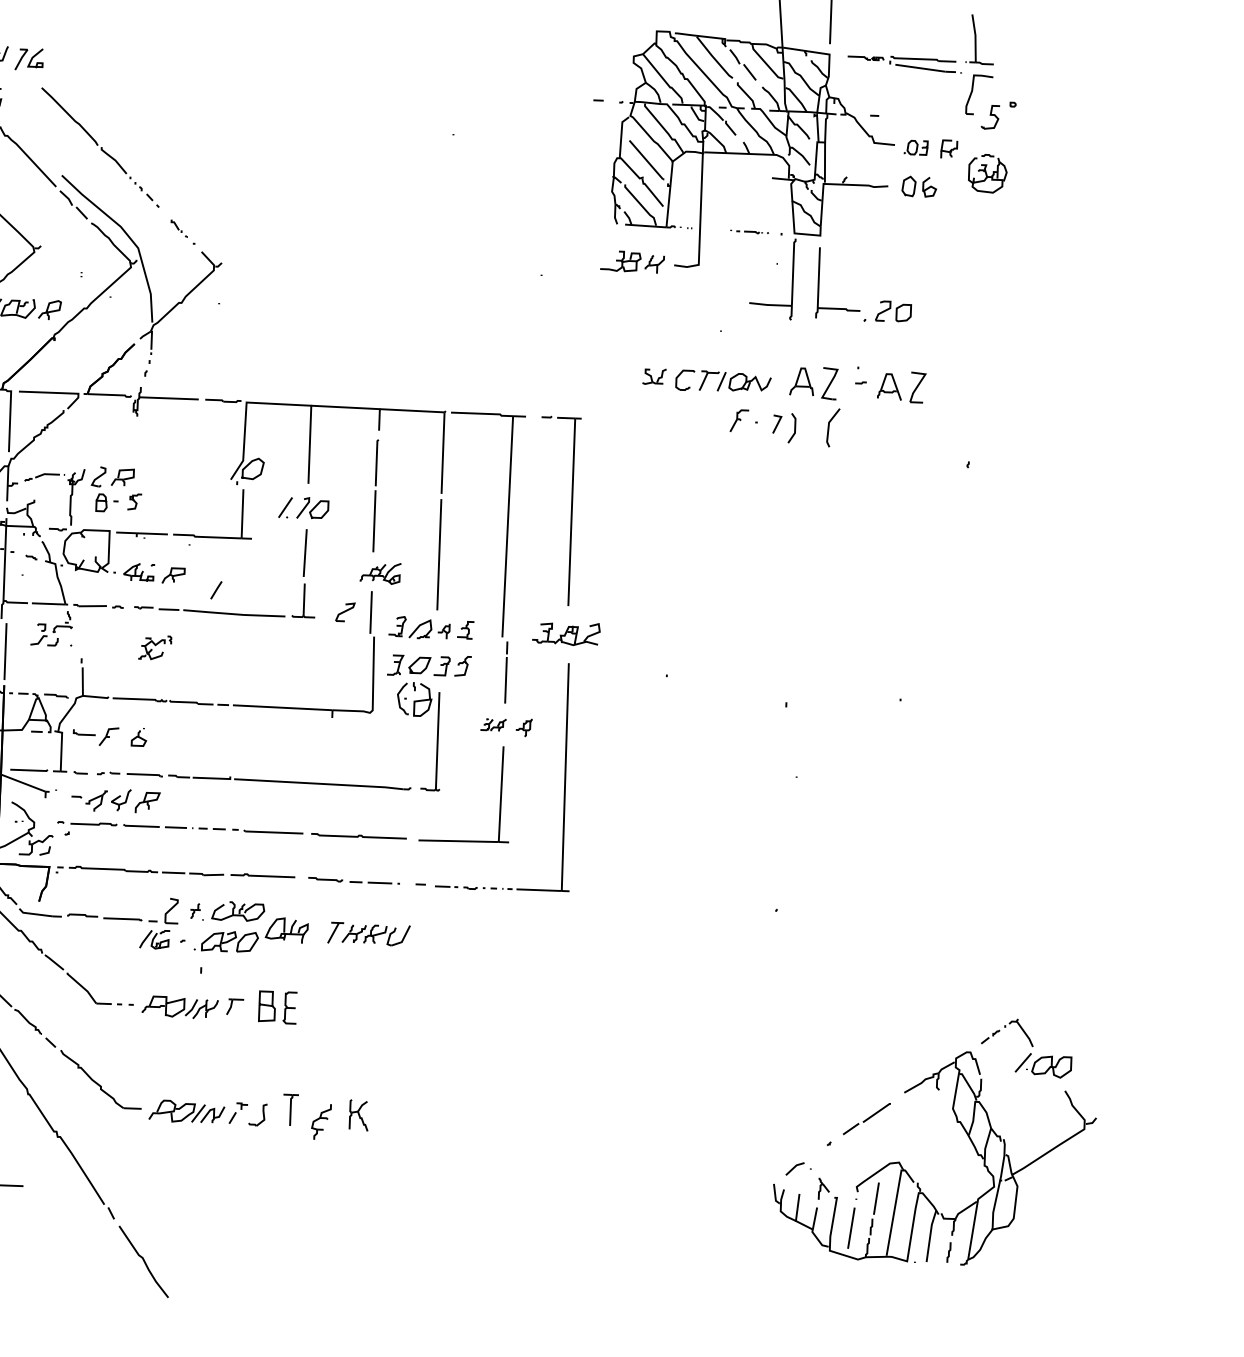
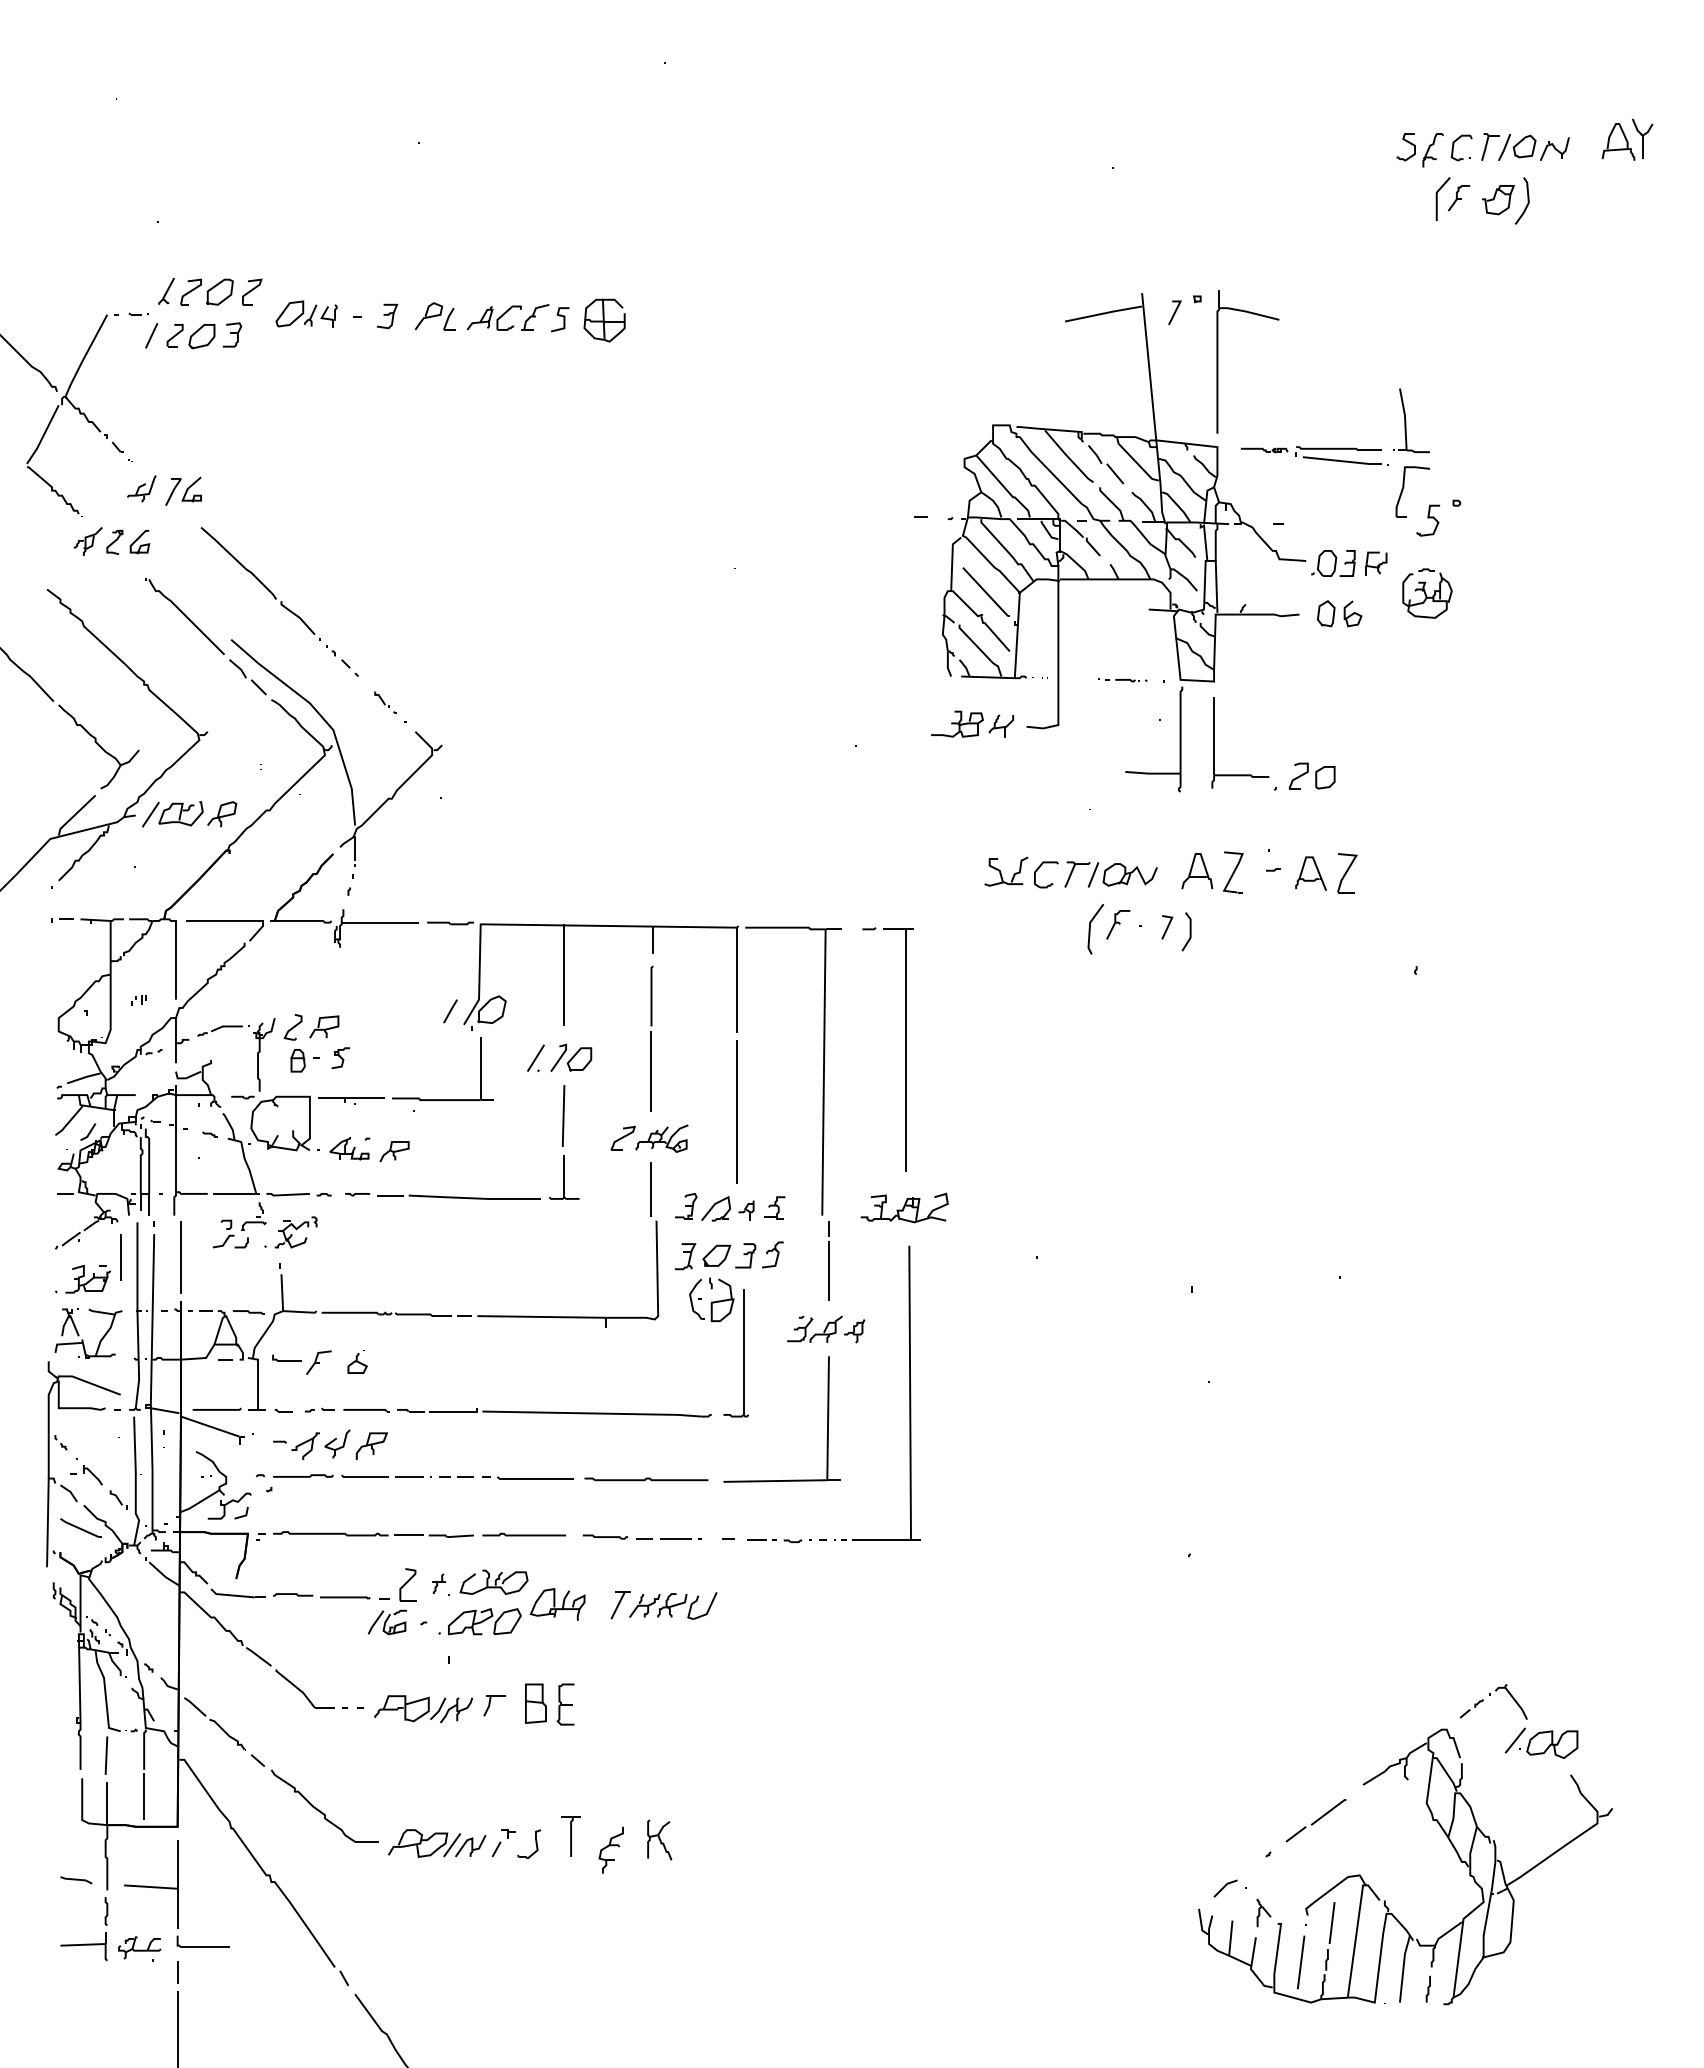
part: (916, 147) -> (1333, 563), size x1.43
part: (654, 376) -> (1006, 871), size x1.43
line: (829, 427) -> (1090, 929), moved
line: (216, 590) -> (450, 1011), moved
part: (344, 611) -> (622, 1137), moved
part: (154, 647) -> (295, 1232), moved
part: (493, 724) -> (814, 1328), size x1.67

